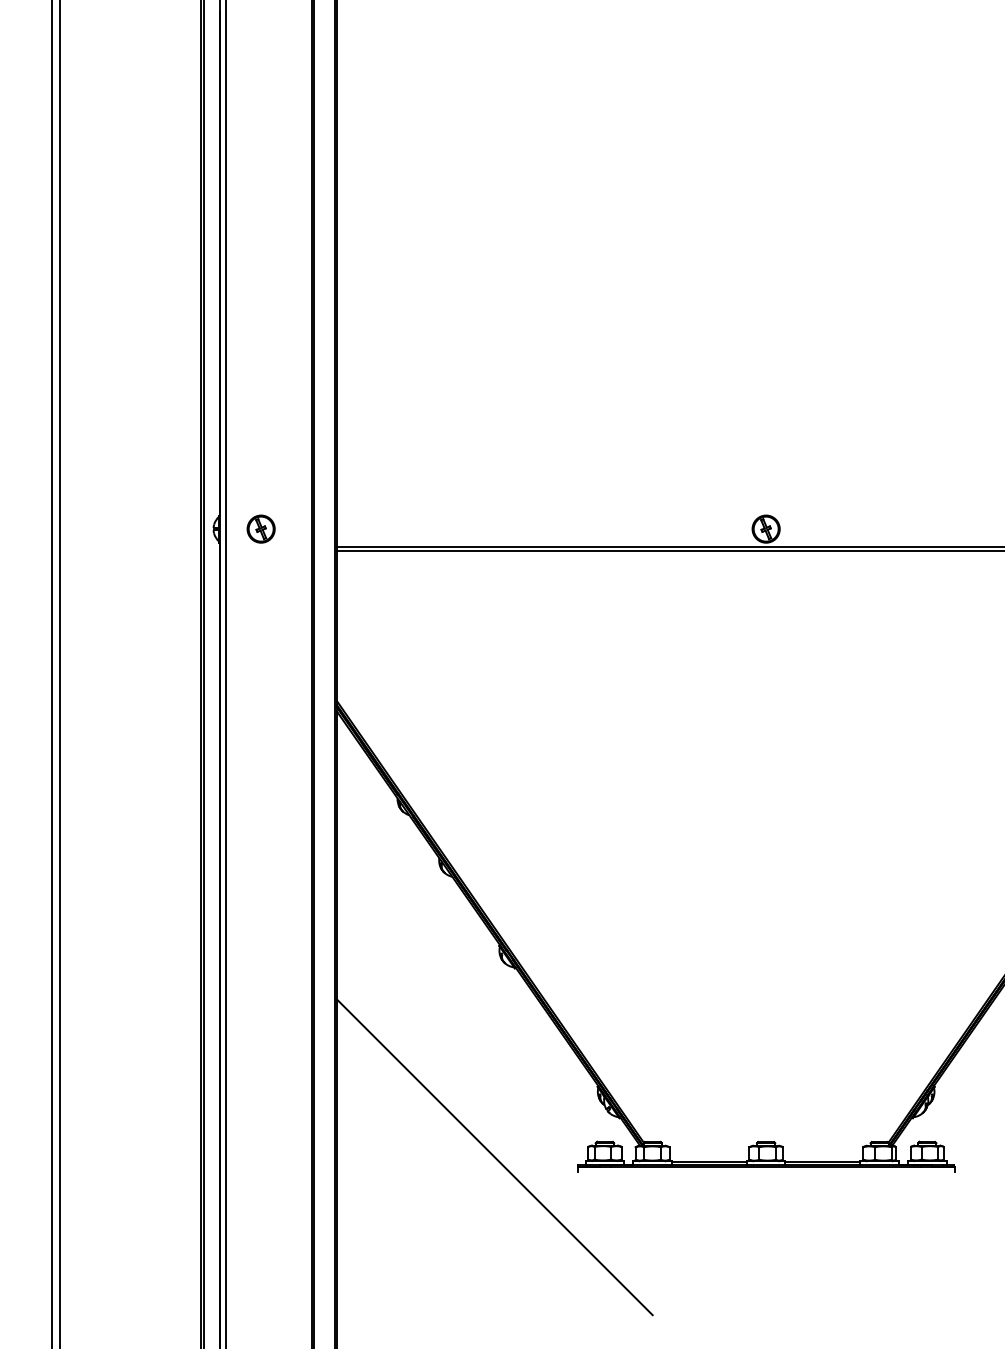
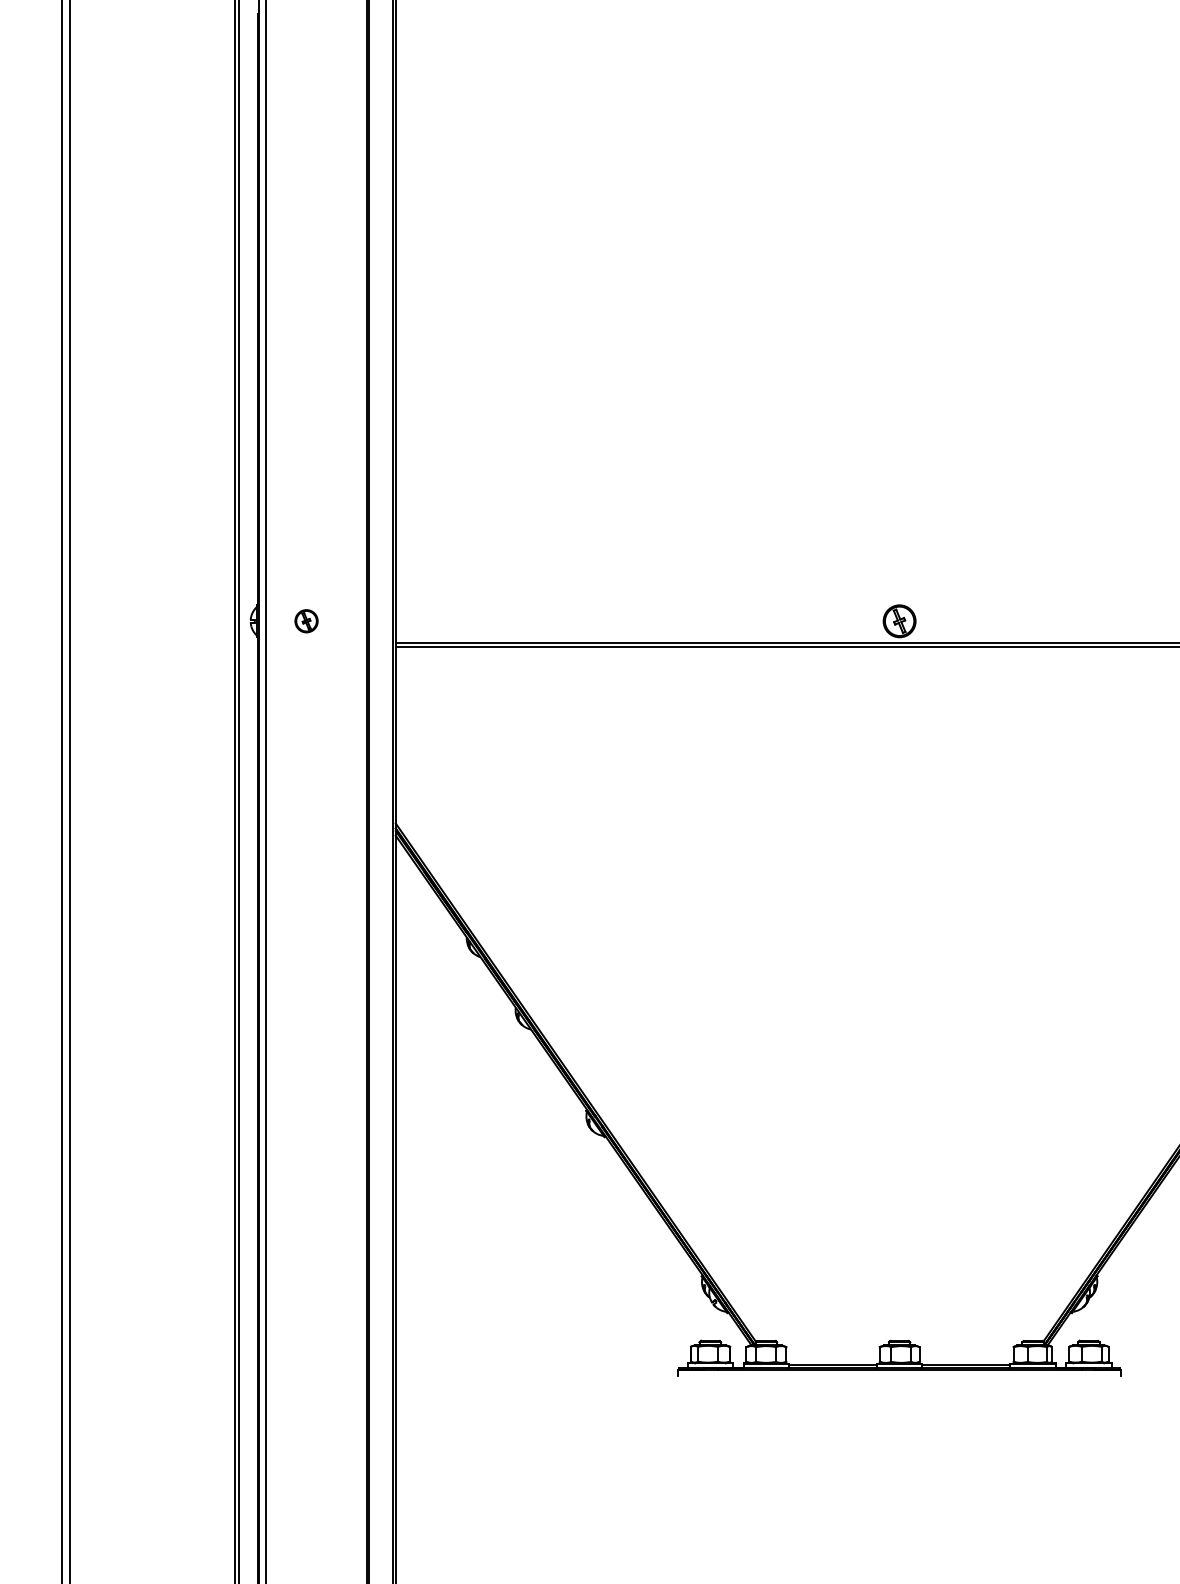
part: (260, 528) -> (305, 620), size x0.7
line: (494, 1157) -> (580, 1359), removed

